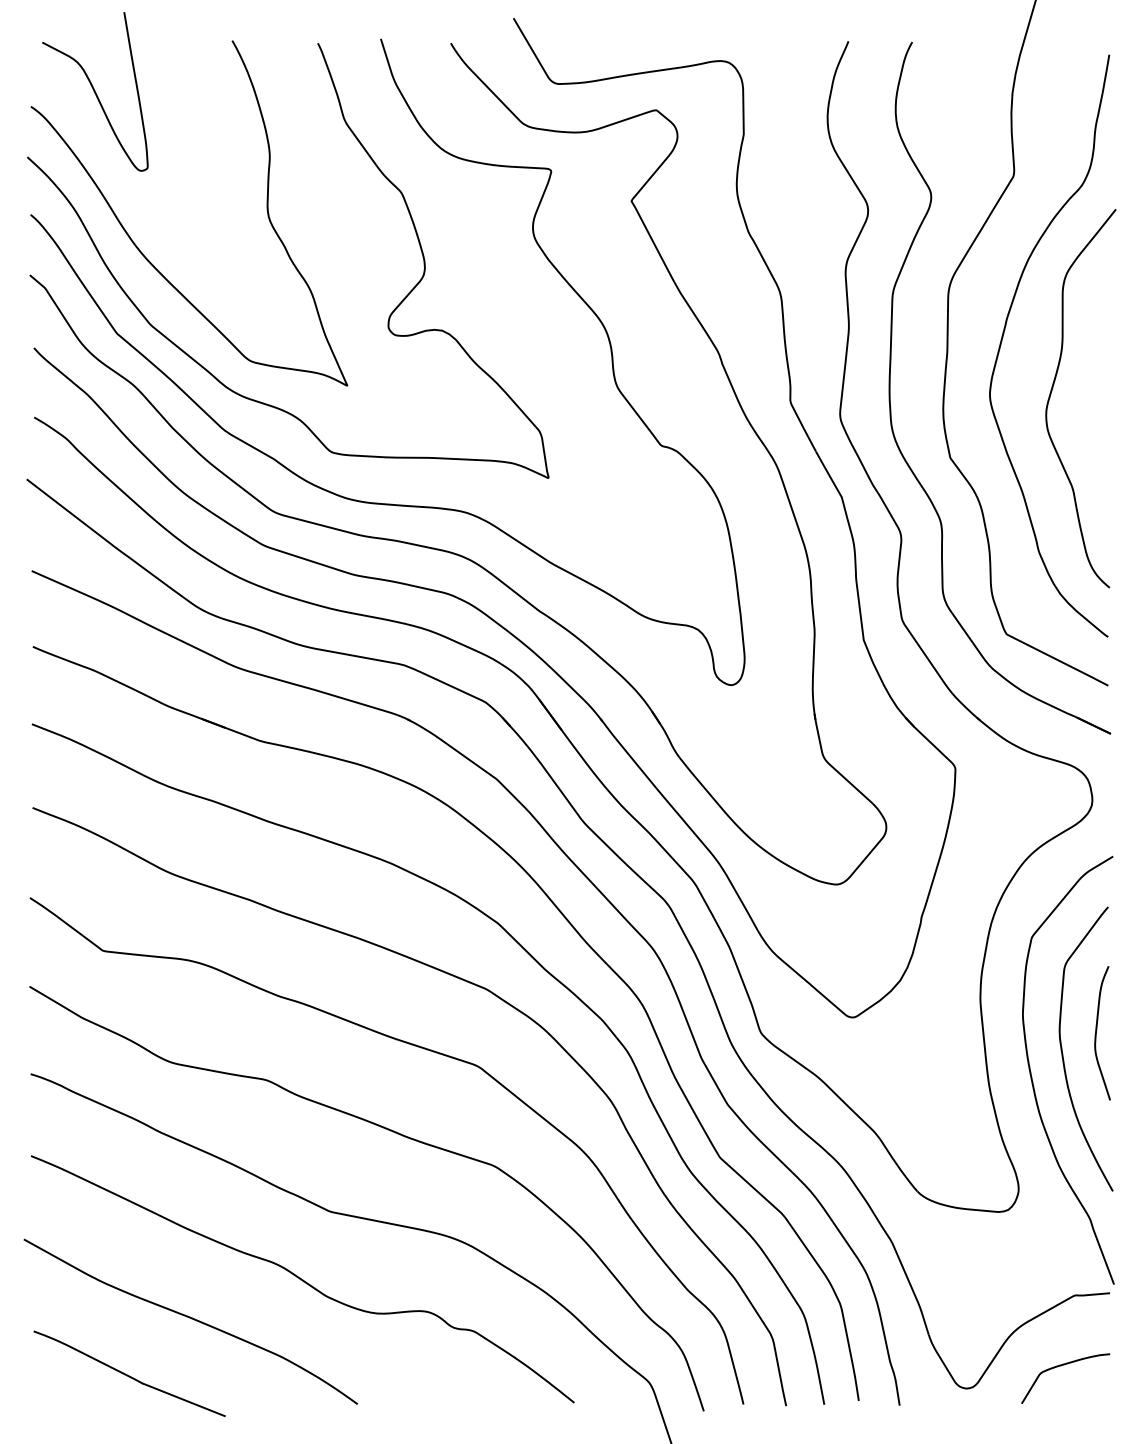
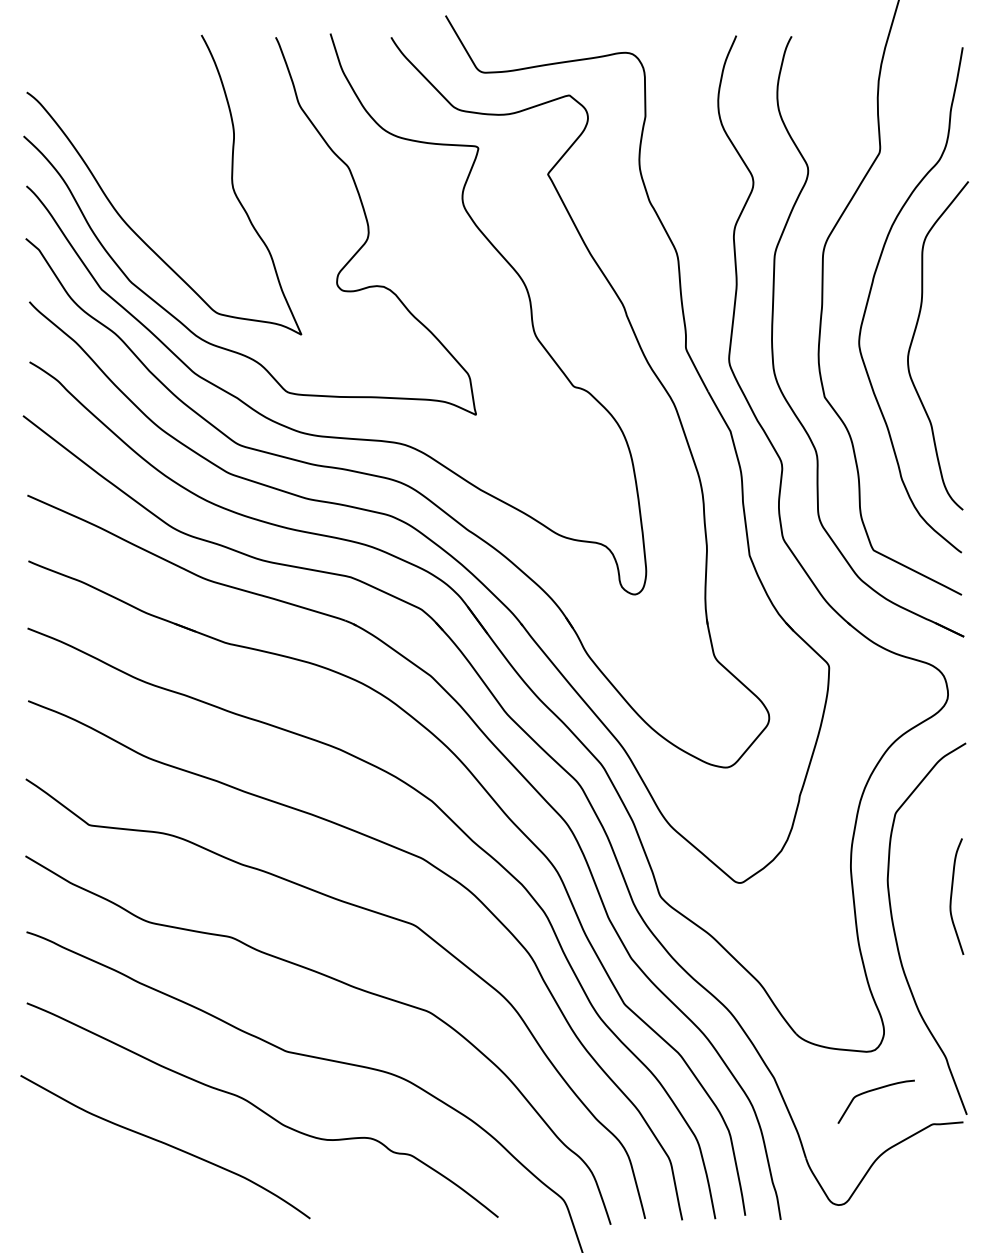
curve: (95, 91) -> (82, 79), removed
curve: (1063, 1053) -> (922, 914), removed
curve: (1061, 1366) -> (872, 1091), moved
curve: (129, 1375) -> (112, 1193), removed

